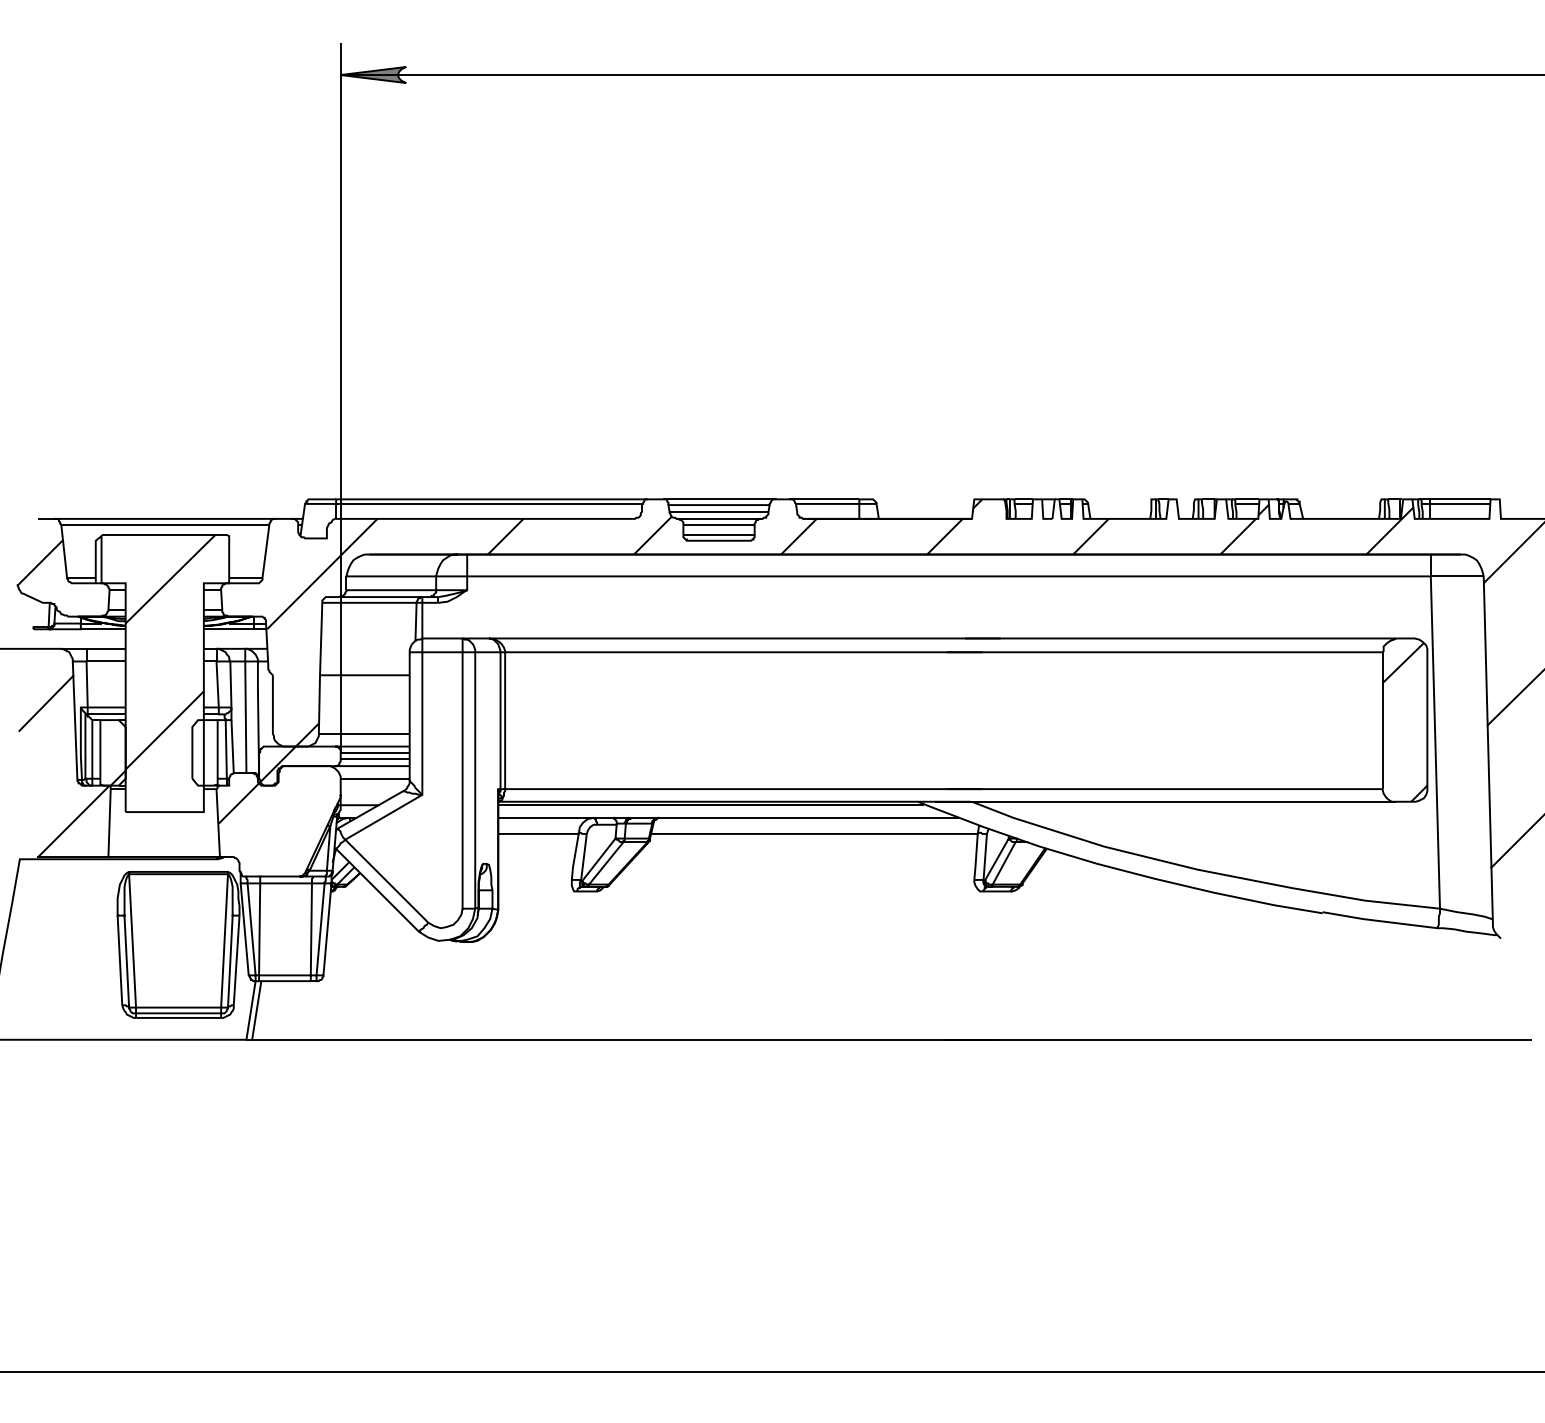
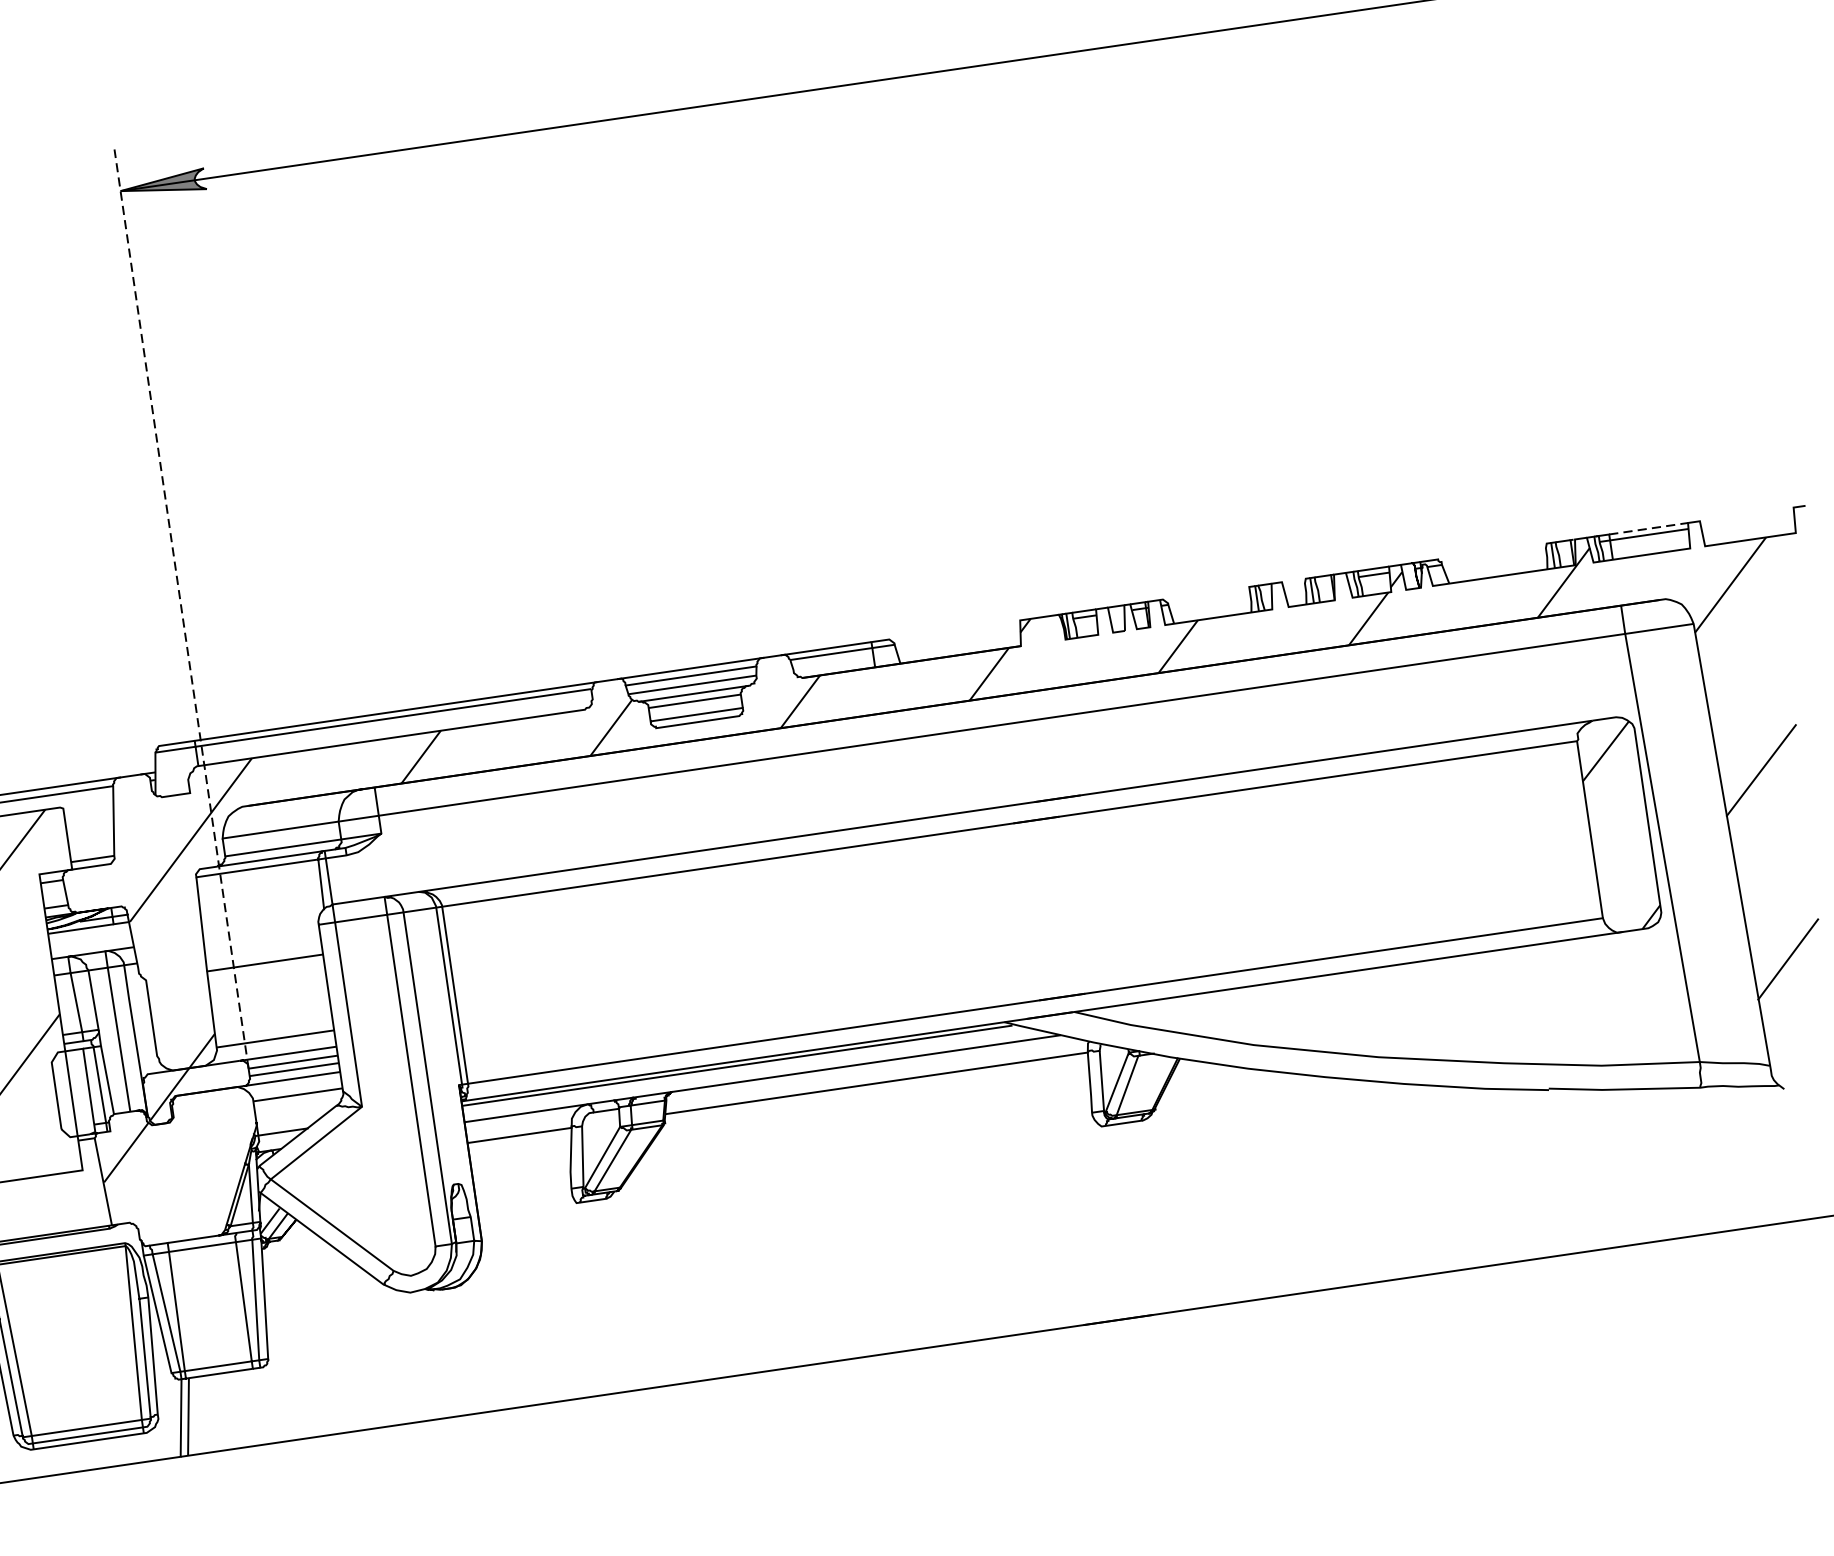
line: (340, 397) -> (181, 608), solid -> dashed
line: (1460, 499) -> (1649, 528), solid -> dashed

